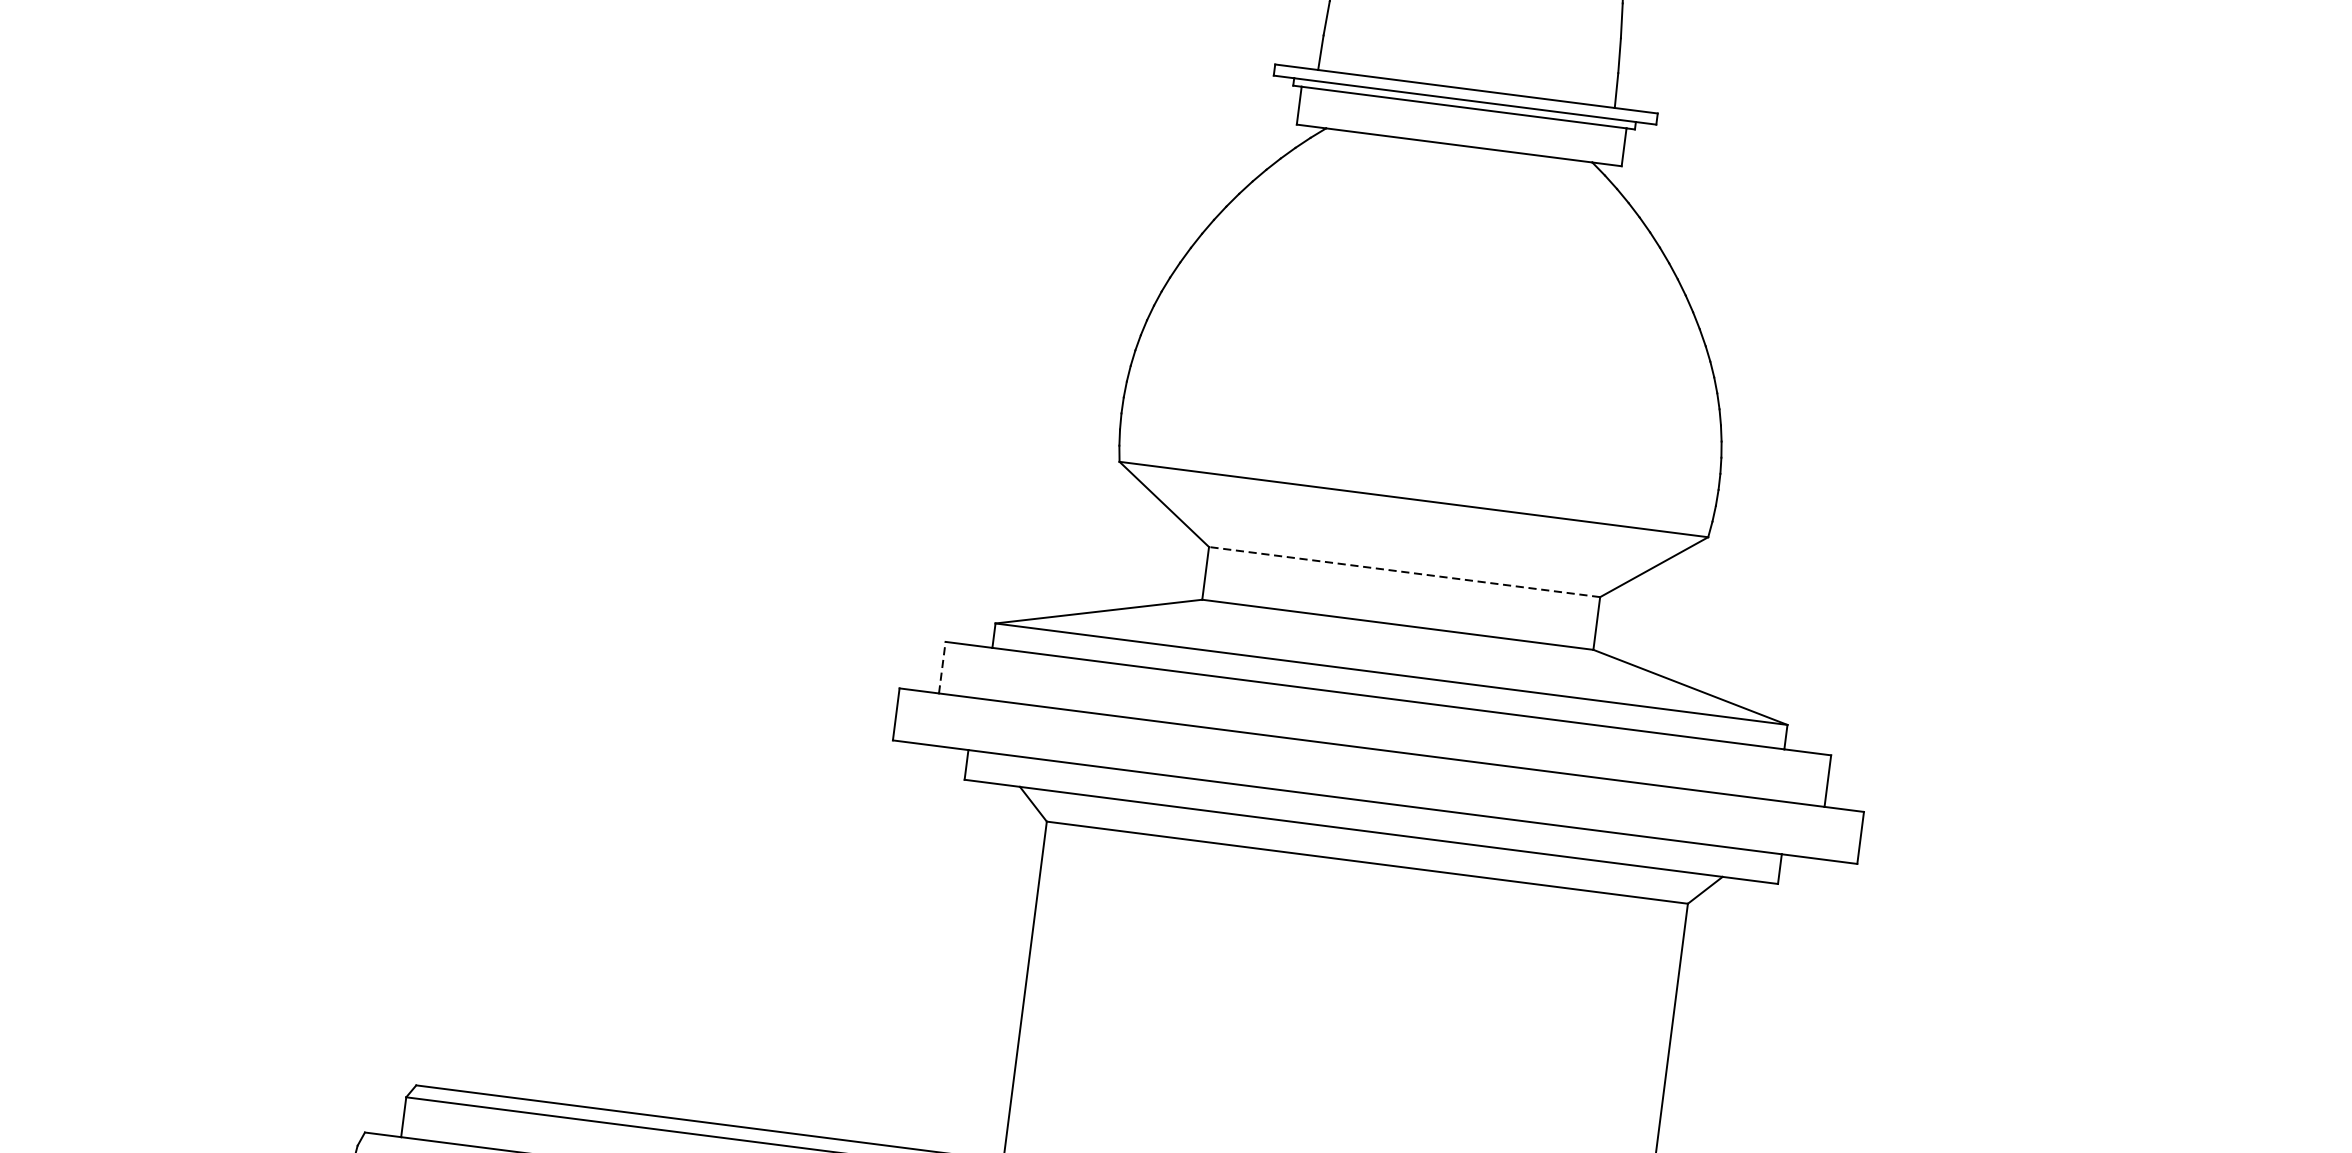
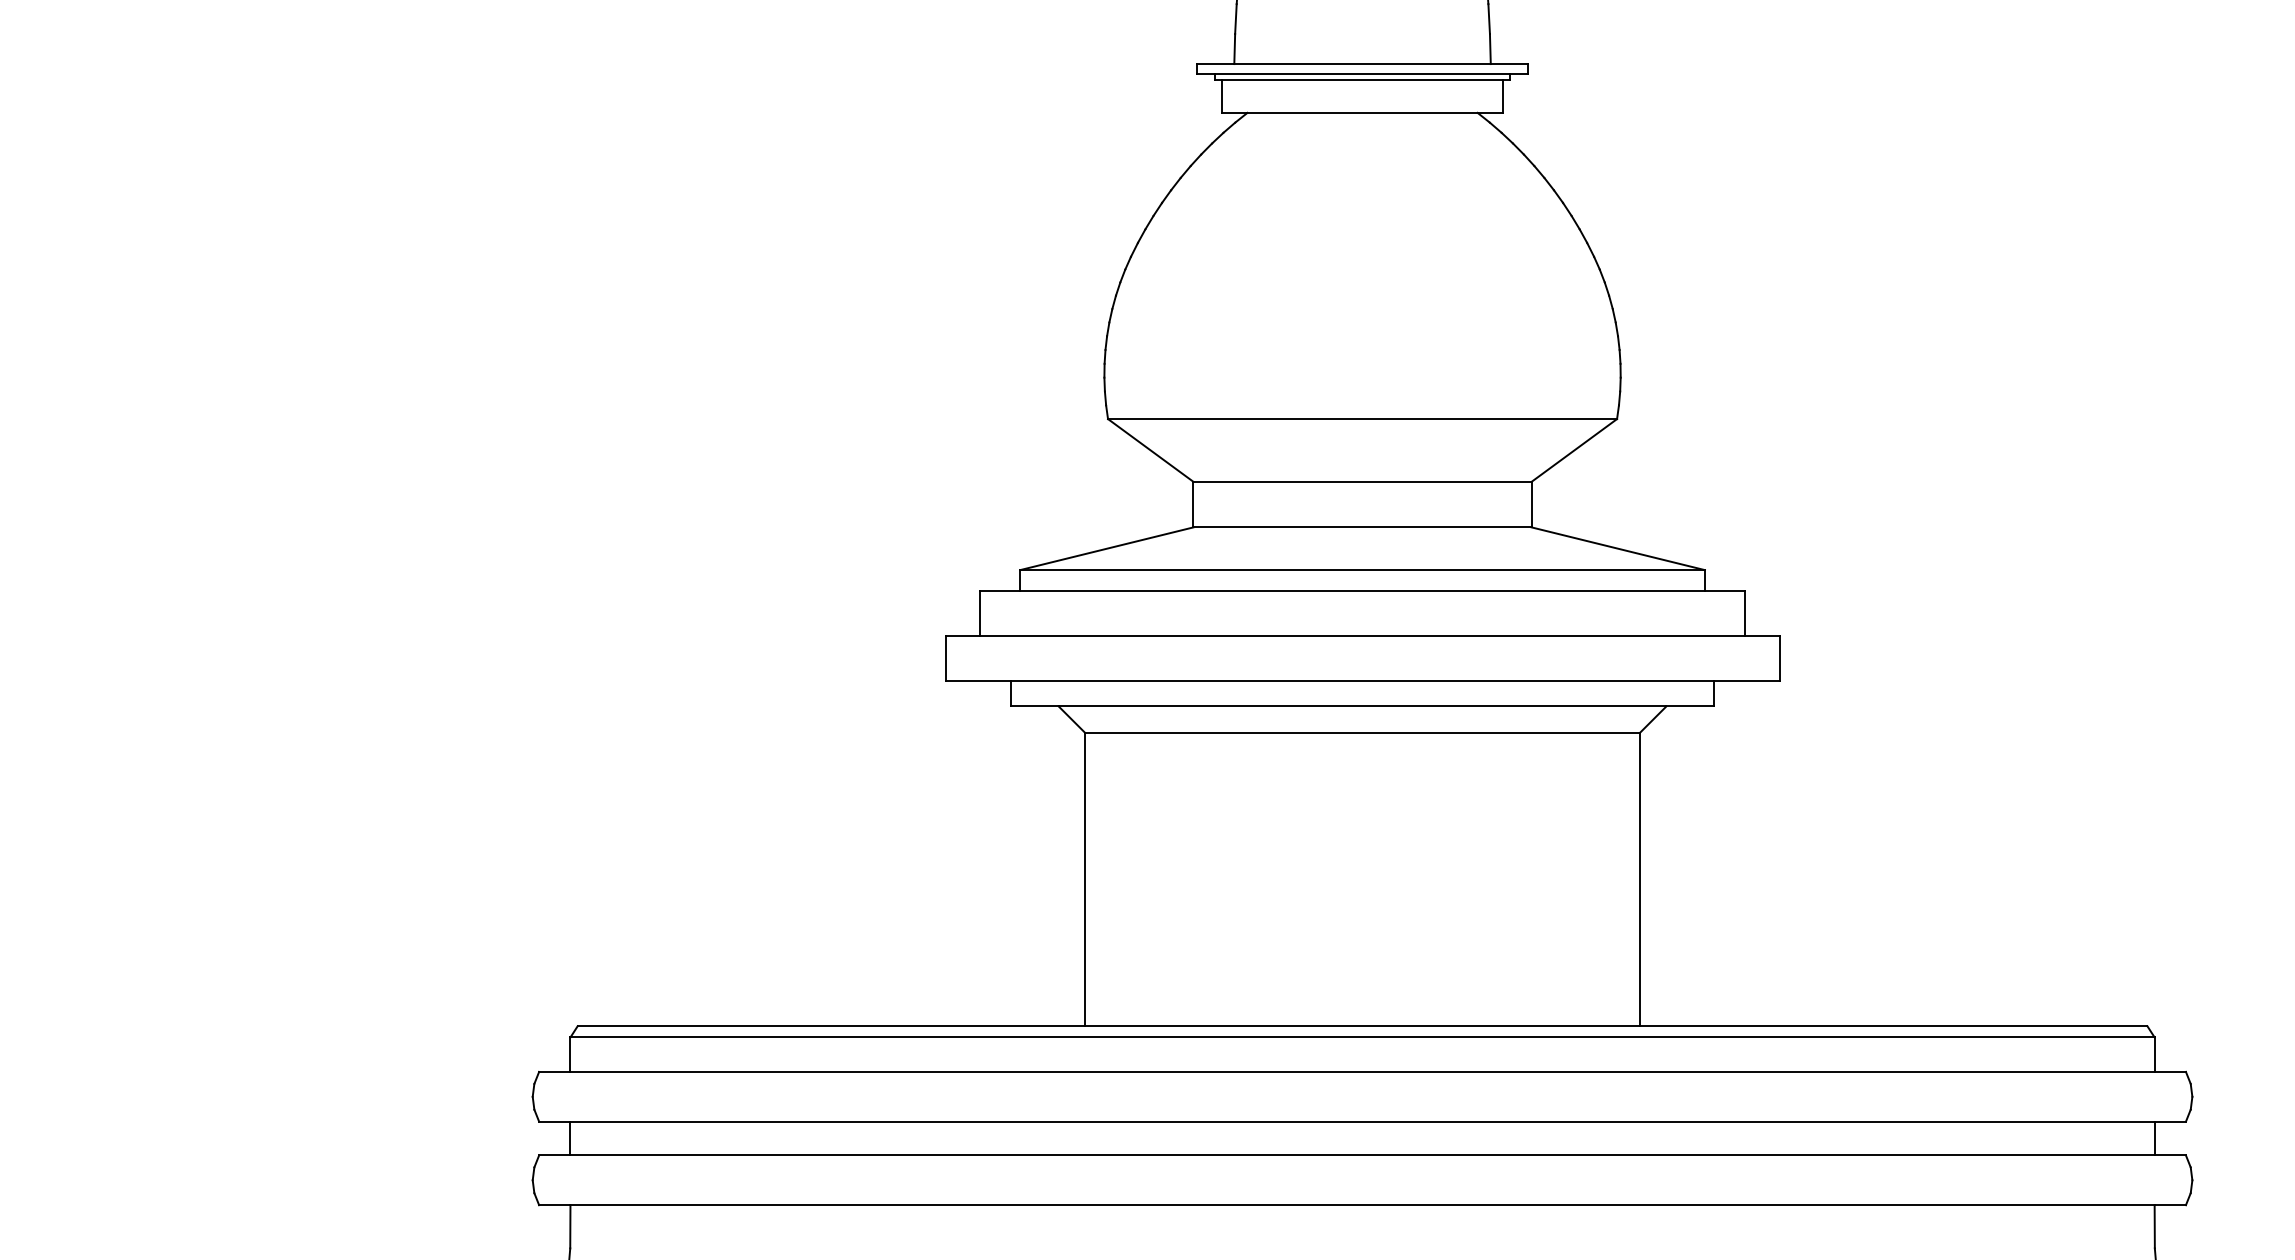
line: (1404, 571) -> (1362, 481), dashed -> solid
line: (942, 667) -> (979, 613), dashed -> solid

